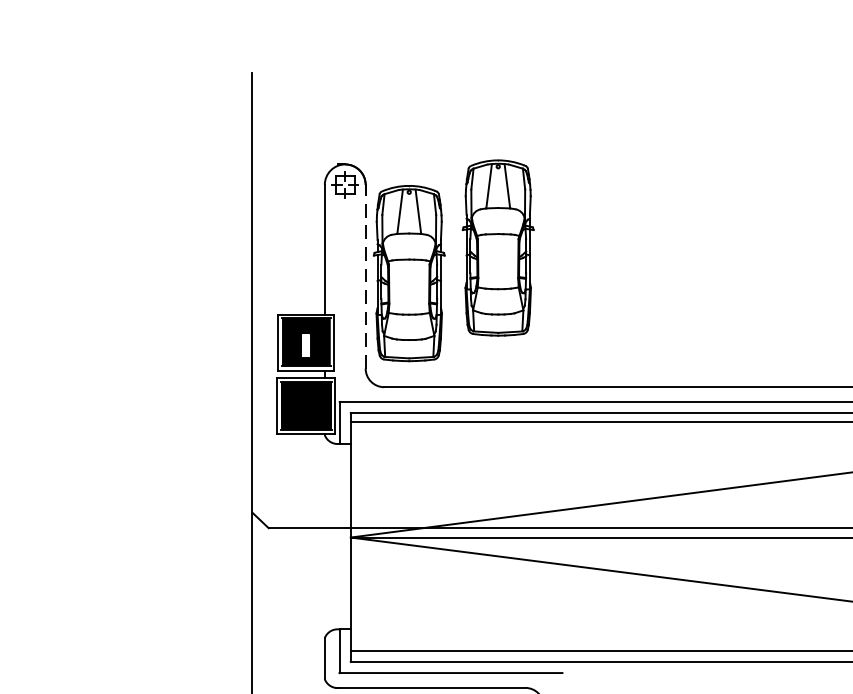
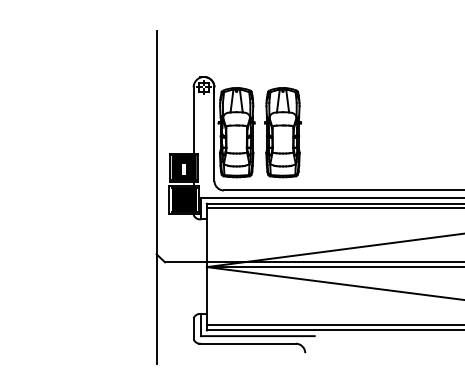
part: (497, 247) -> (282, 132), moved
line: (365, 277) -> (214, 134), dashed -> solid

